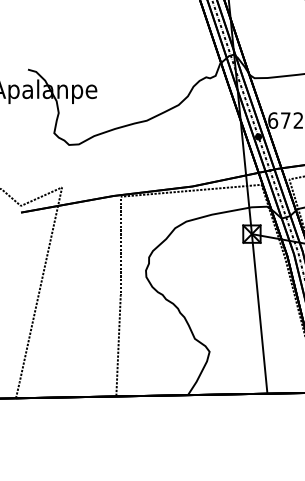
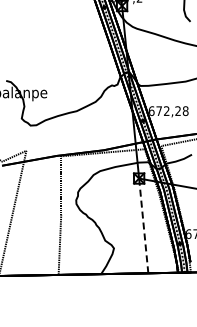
line: (259, 313) -> (143, 225), solid -> dashed

